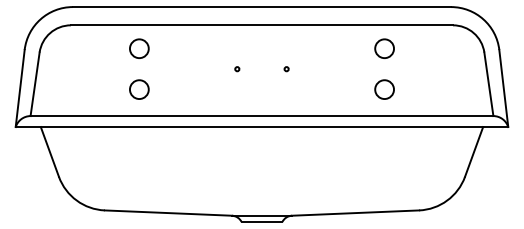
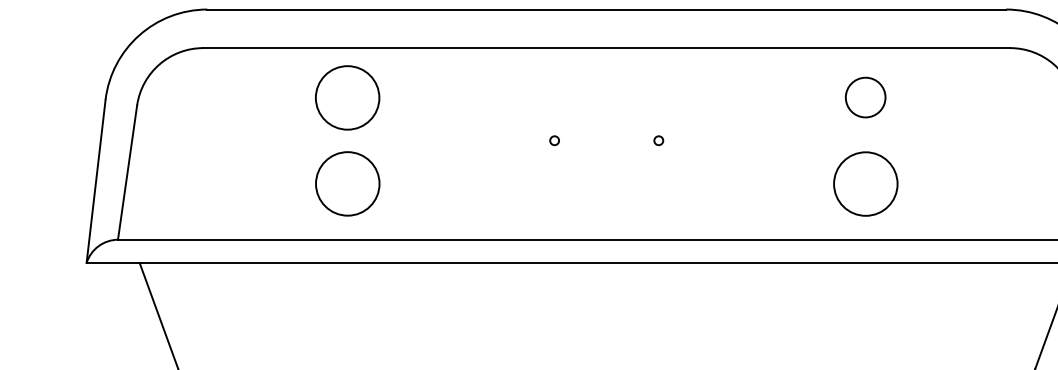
circle: (139, 48) -> (348, 97), size x1.6
circle: (138, 89) -> (345, 183), size x1.6
circle: (384, 89) -> (865, 183), size x1.6

